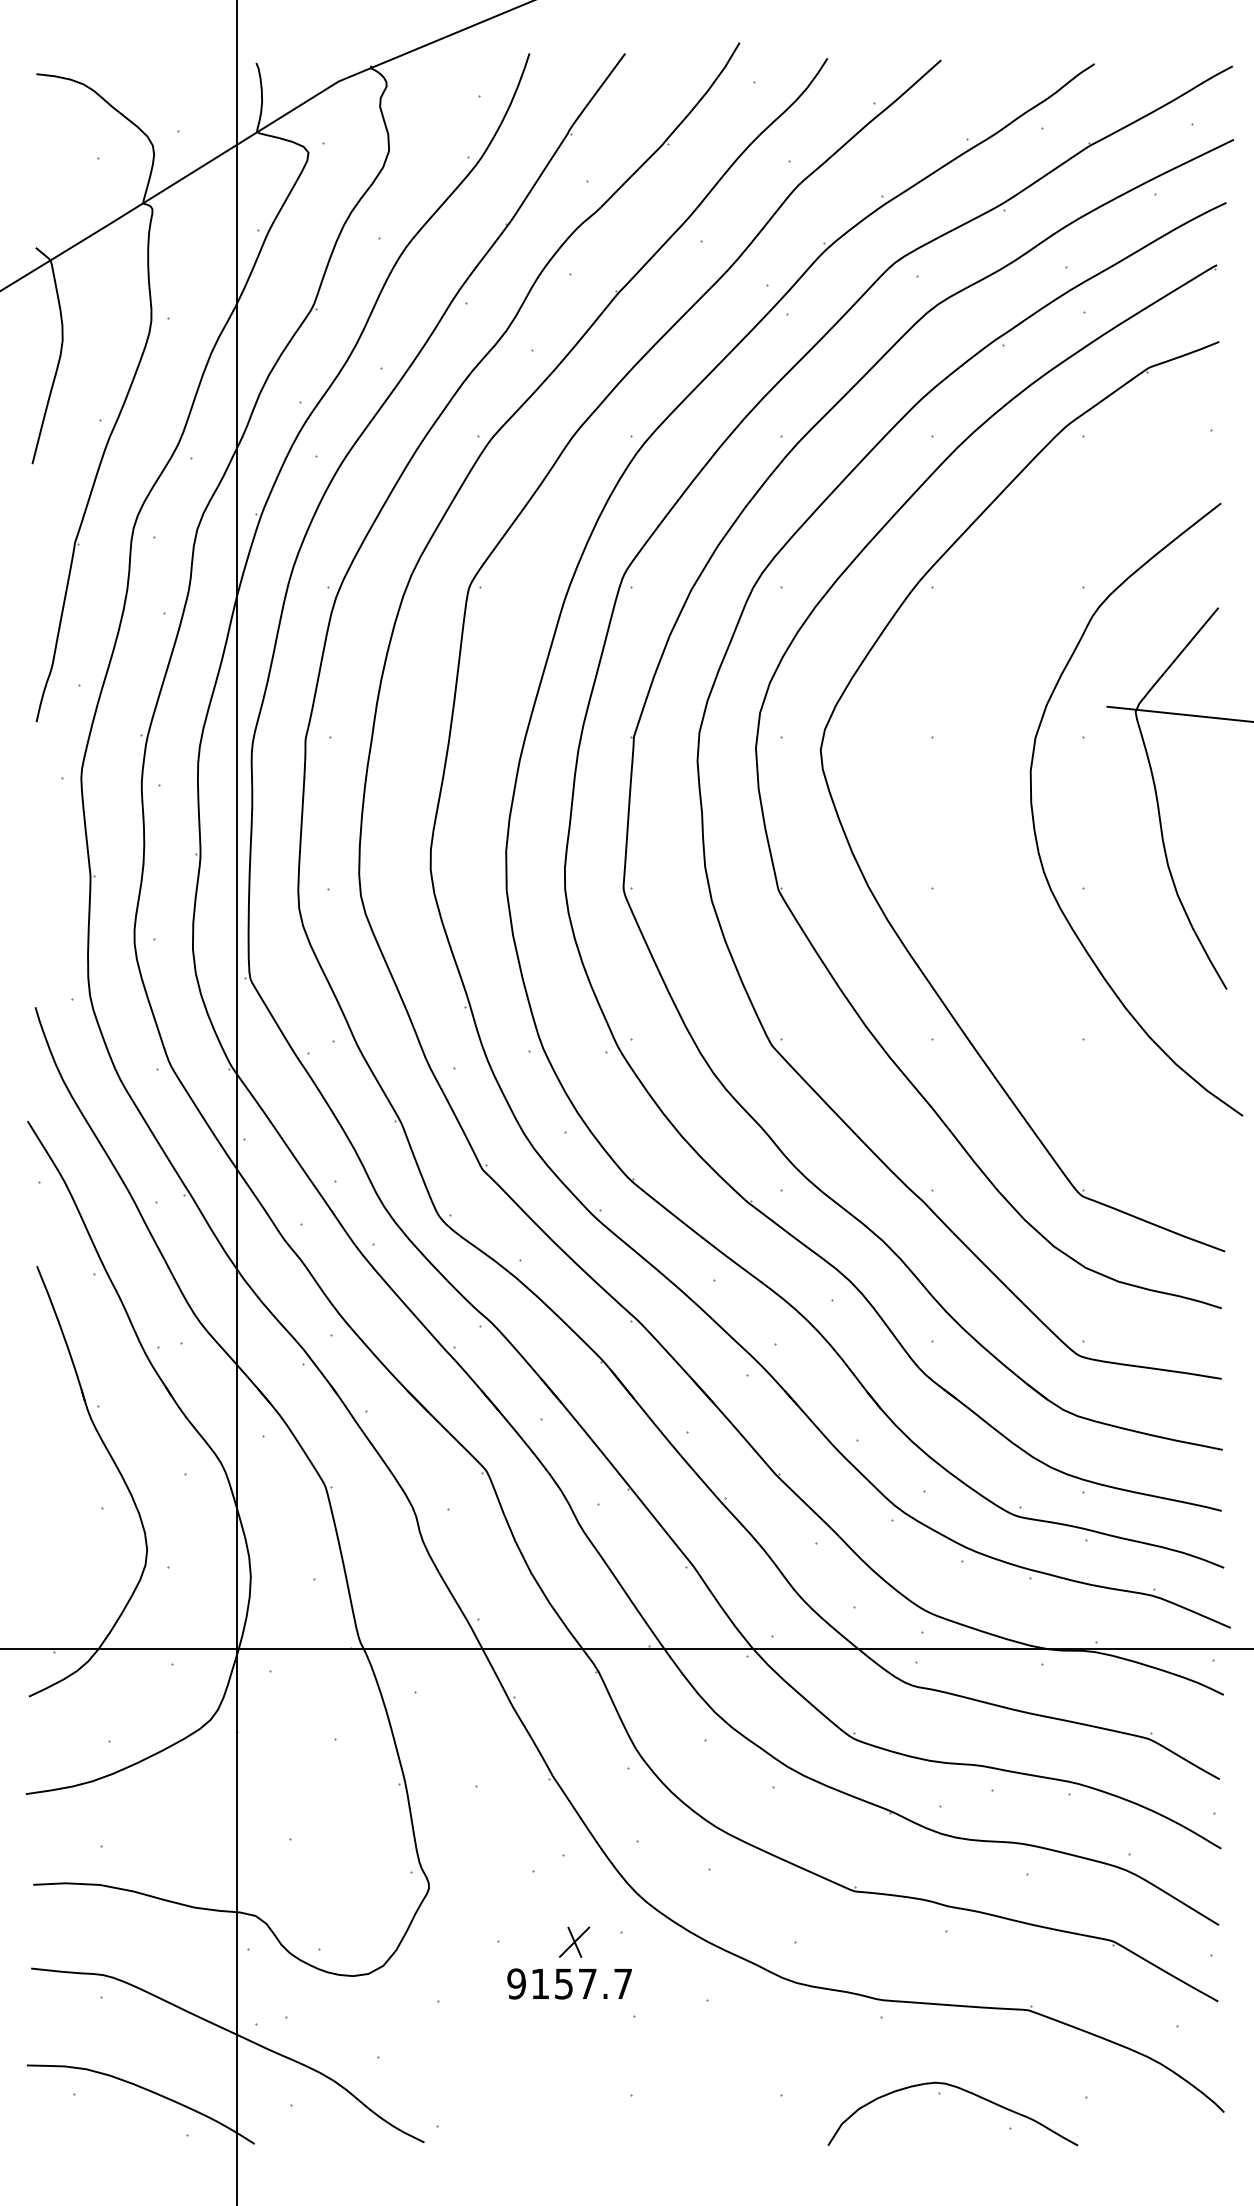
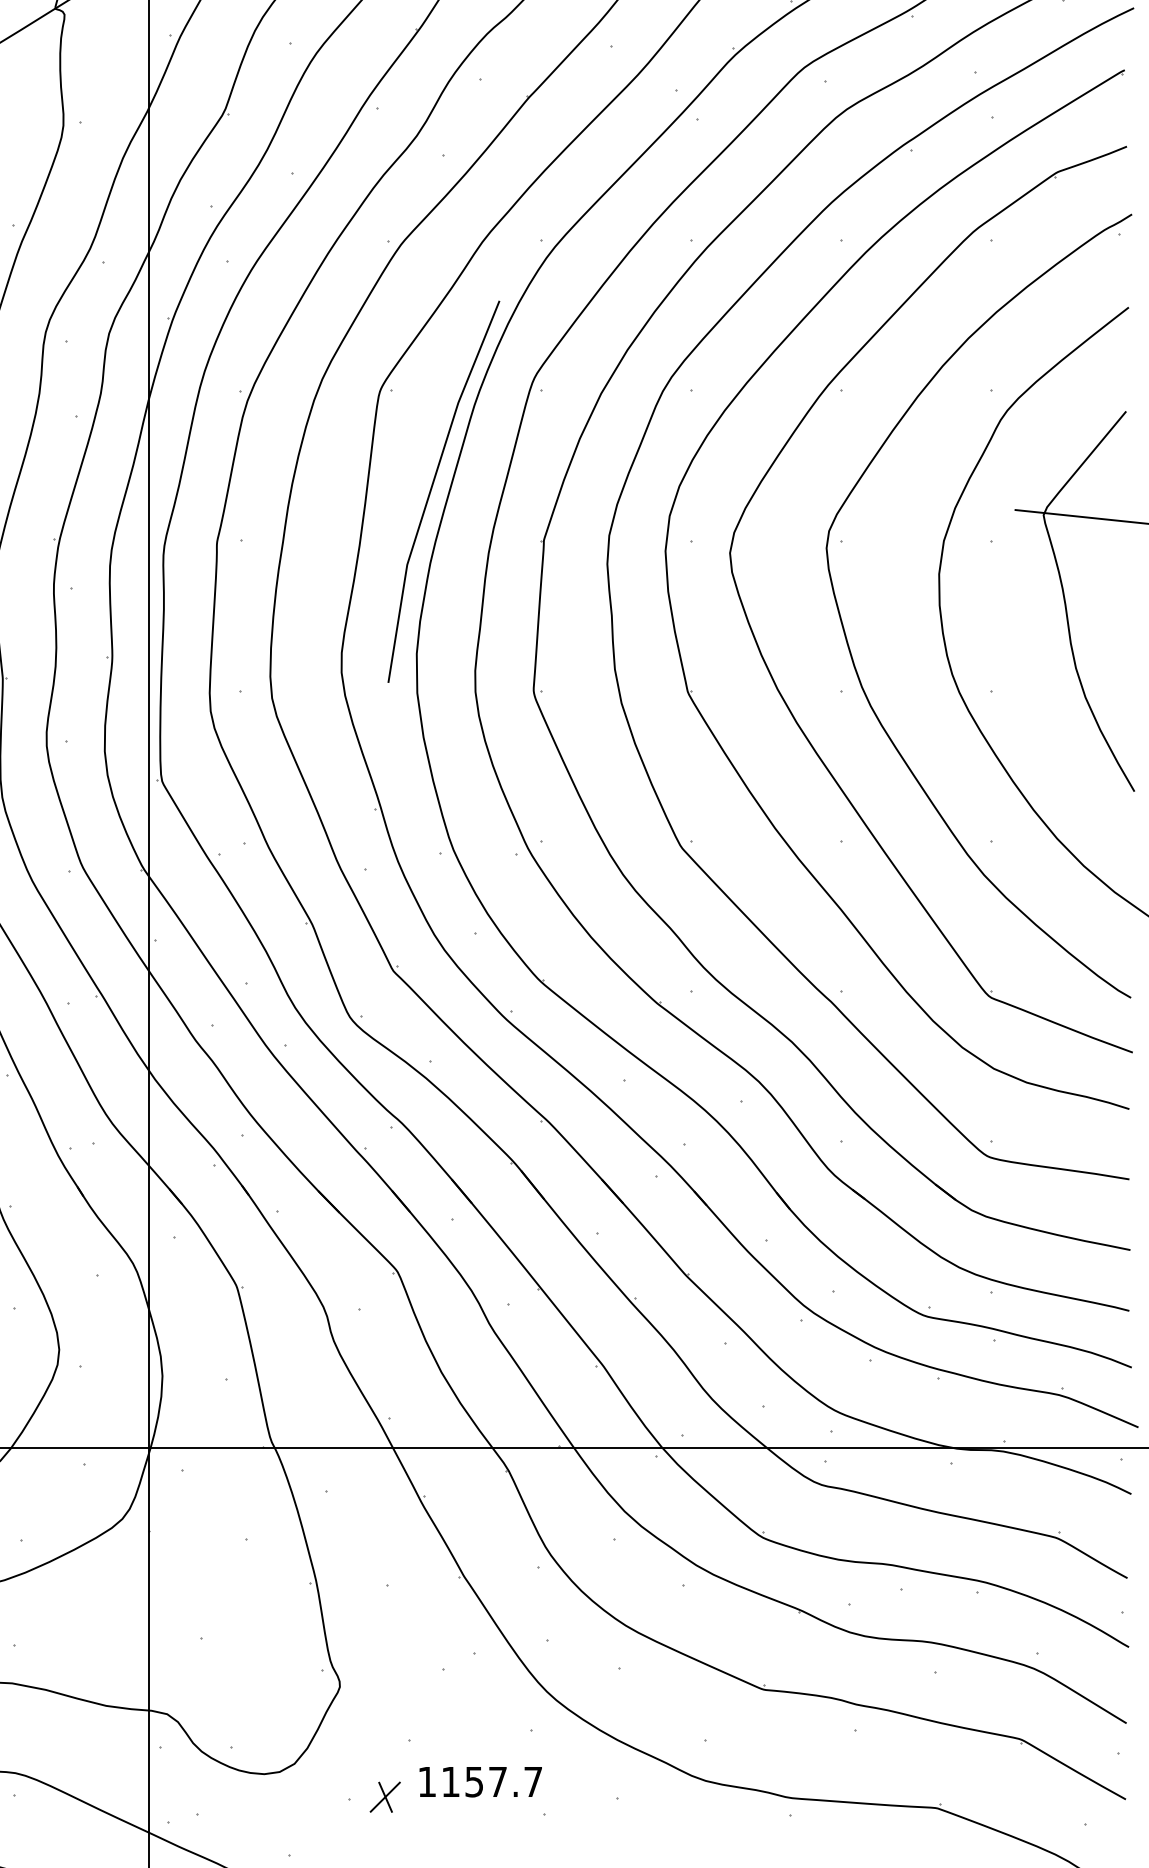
line: (522, 683) -> (433, 486), added
curve: (941, 845) -> (850, 648), added
part: (574, 1941) -> (385, 1796), moved
text: (516, 1983) -> (427, 1781), 9157.7 -> 1157.7

